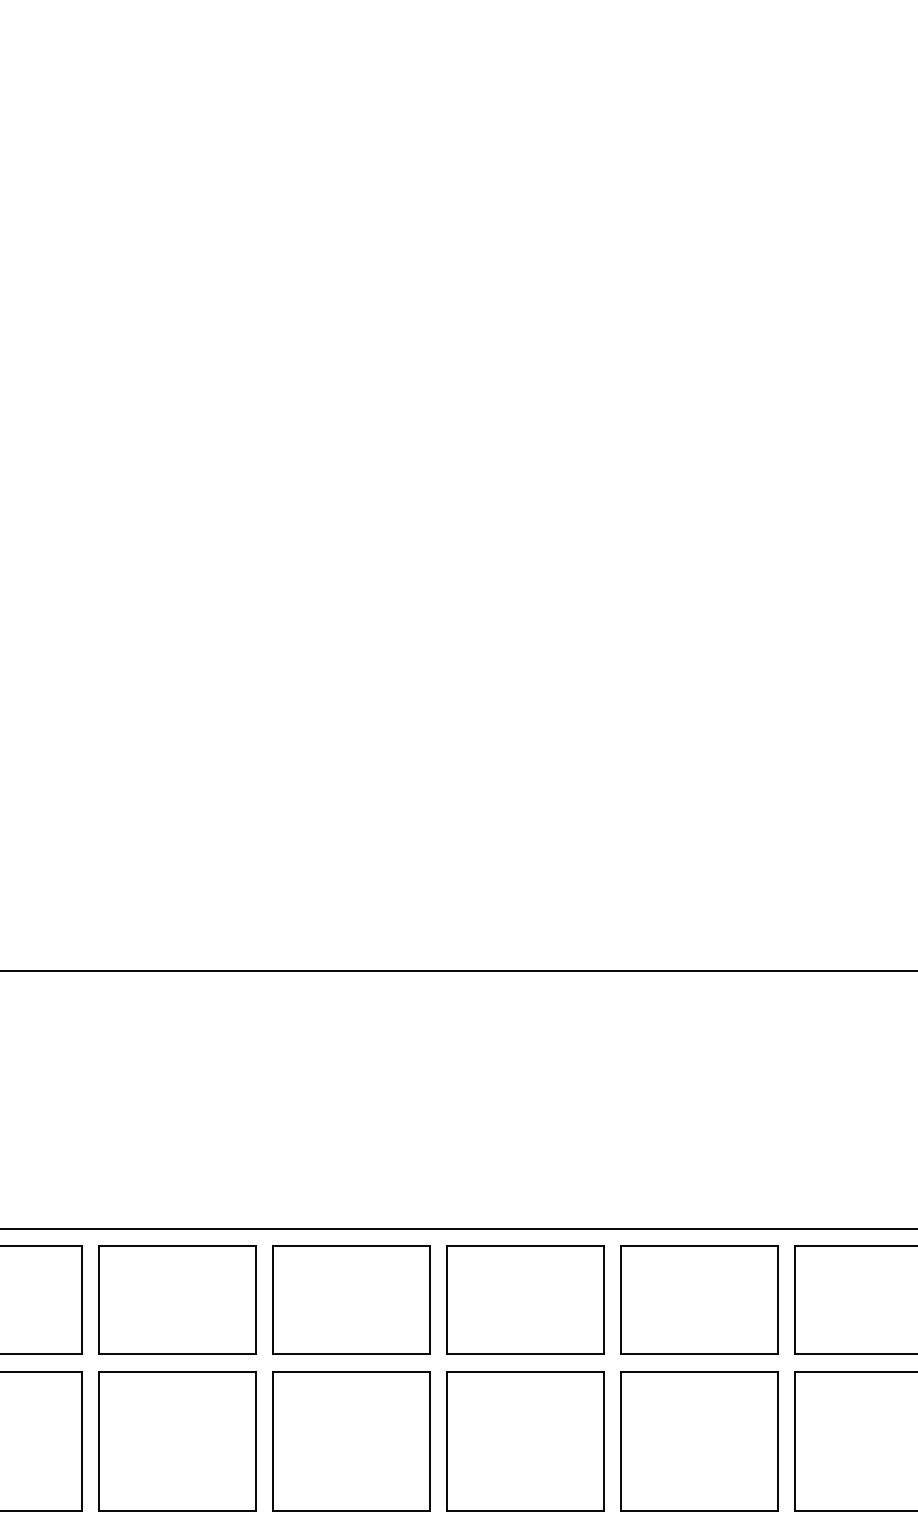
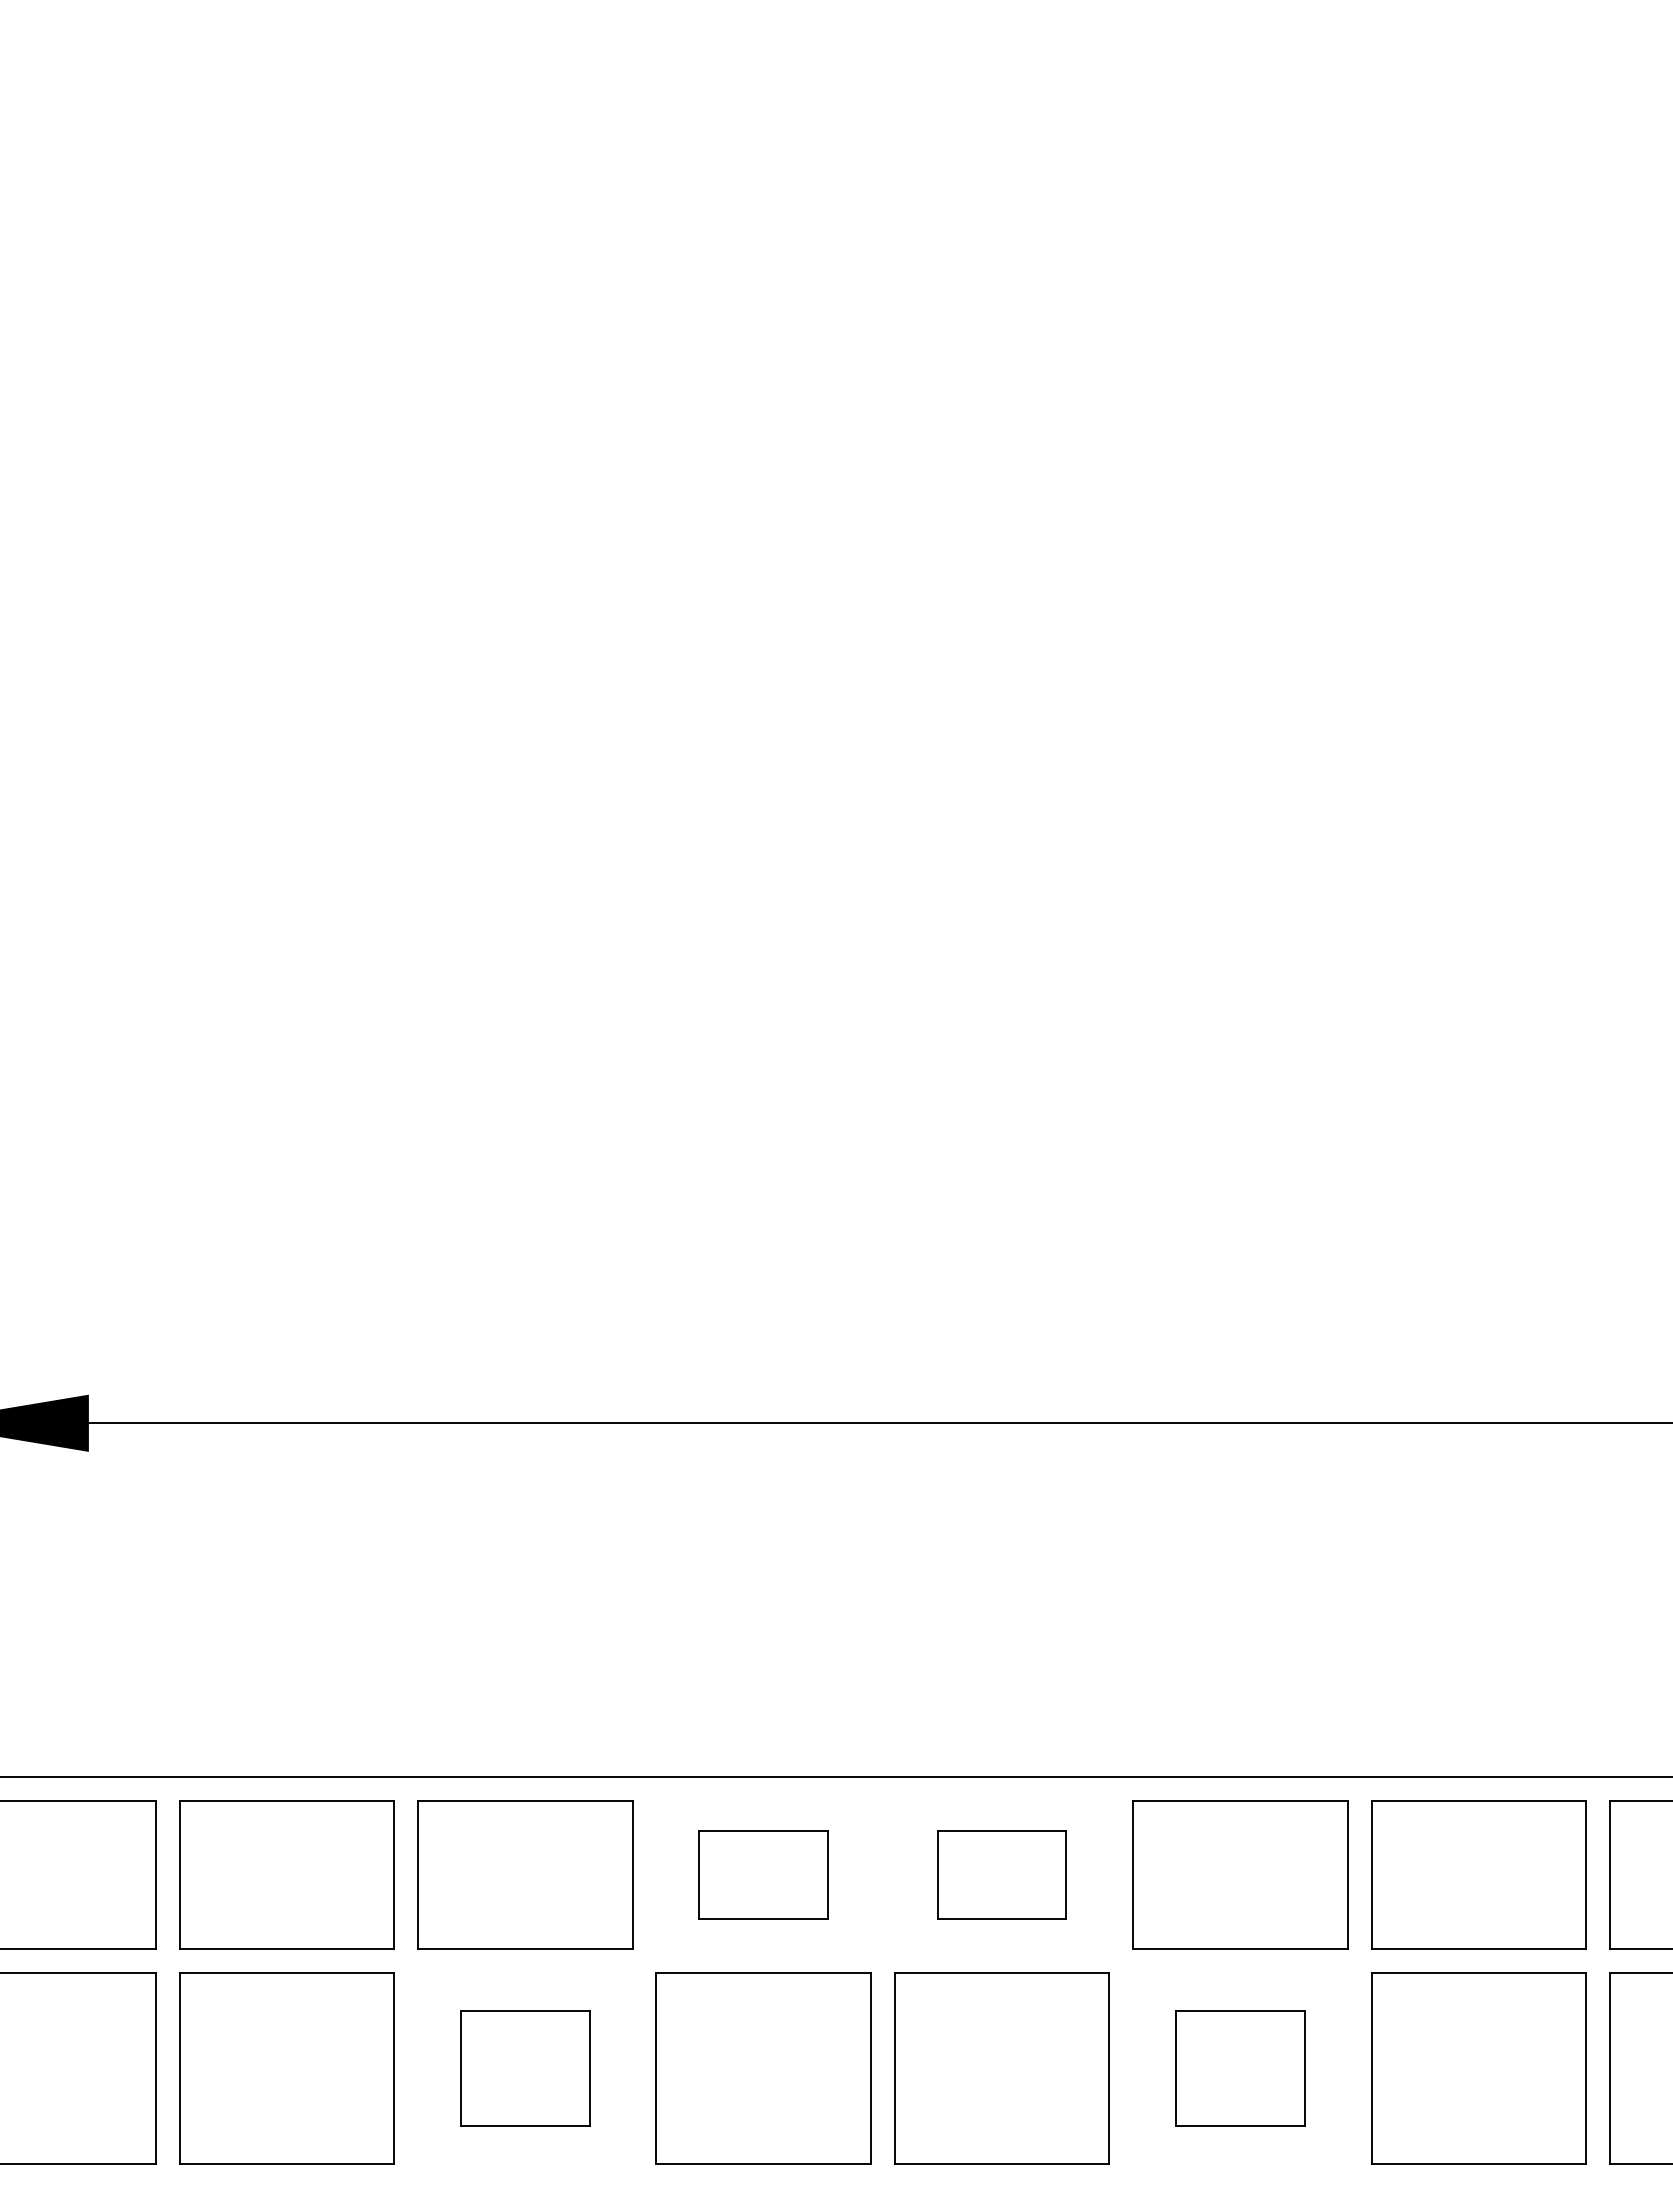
part: (351, 1299) -> (763, 1874), size x0.6
part: (525, 1299) -> (1001, 1874), size x0.6
part: (177, 1441) -> (525, 2068), size x0.6
part: (699, 1441) -> (1240, 2068), size x0.6

